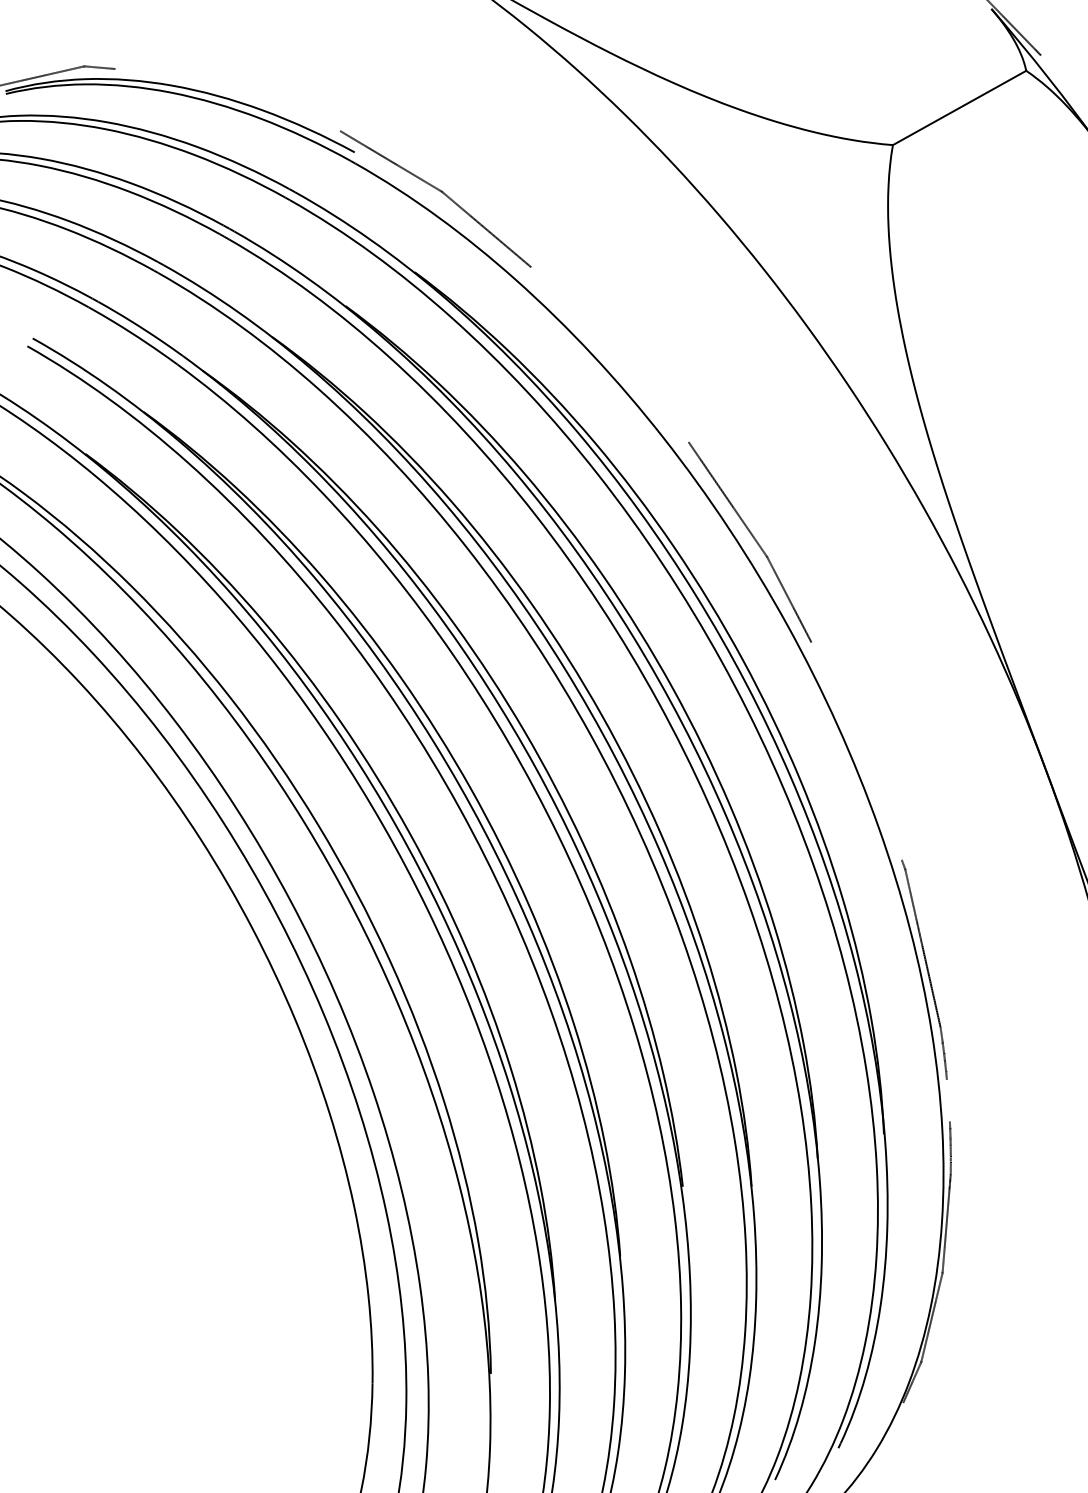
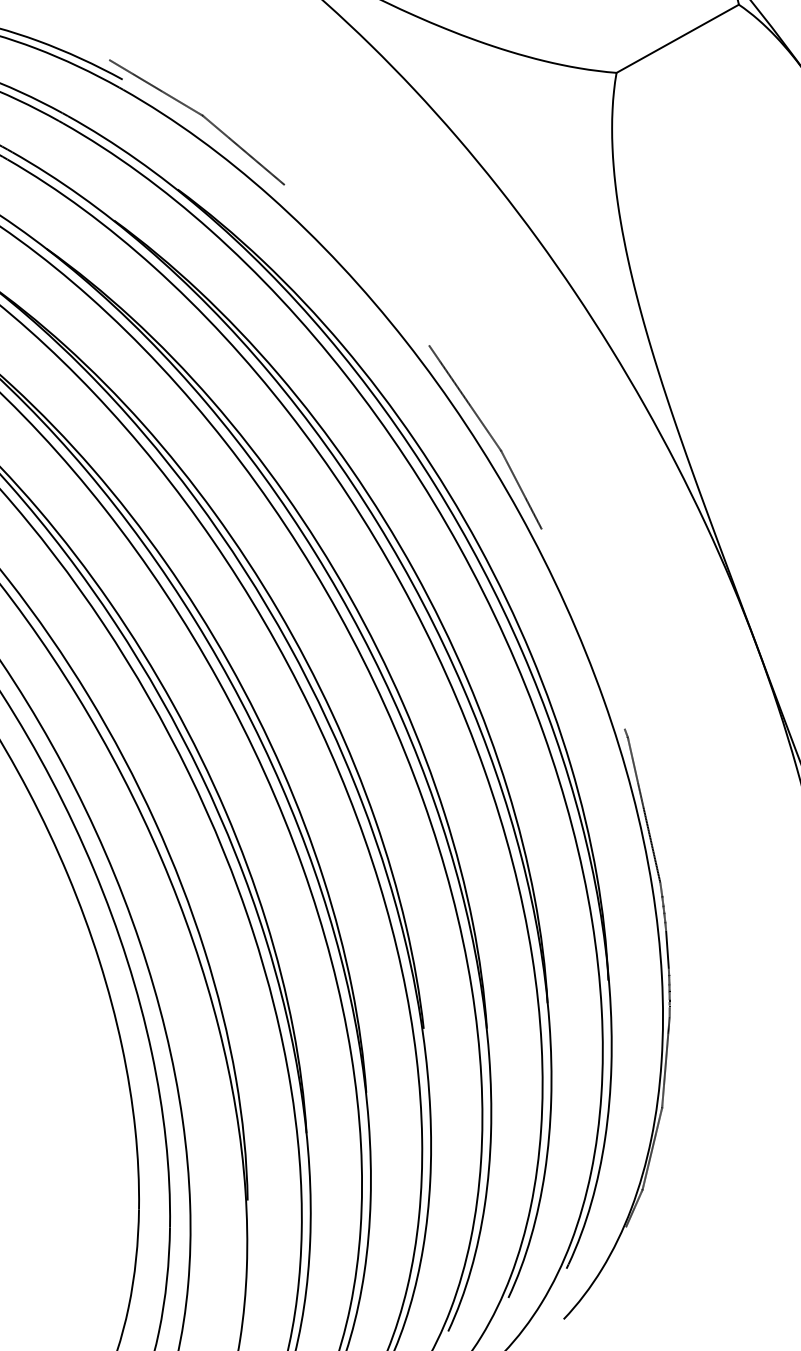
line: (947, 1100) -> (666, 949), added

